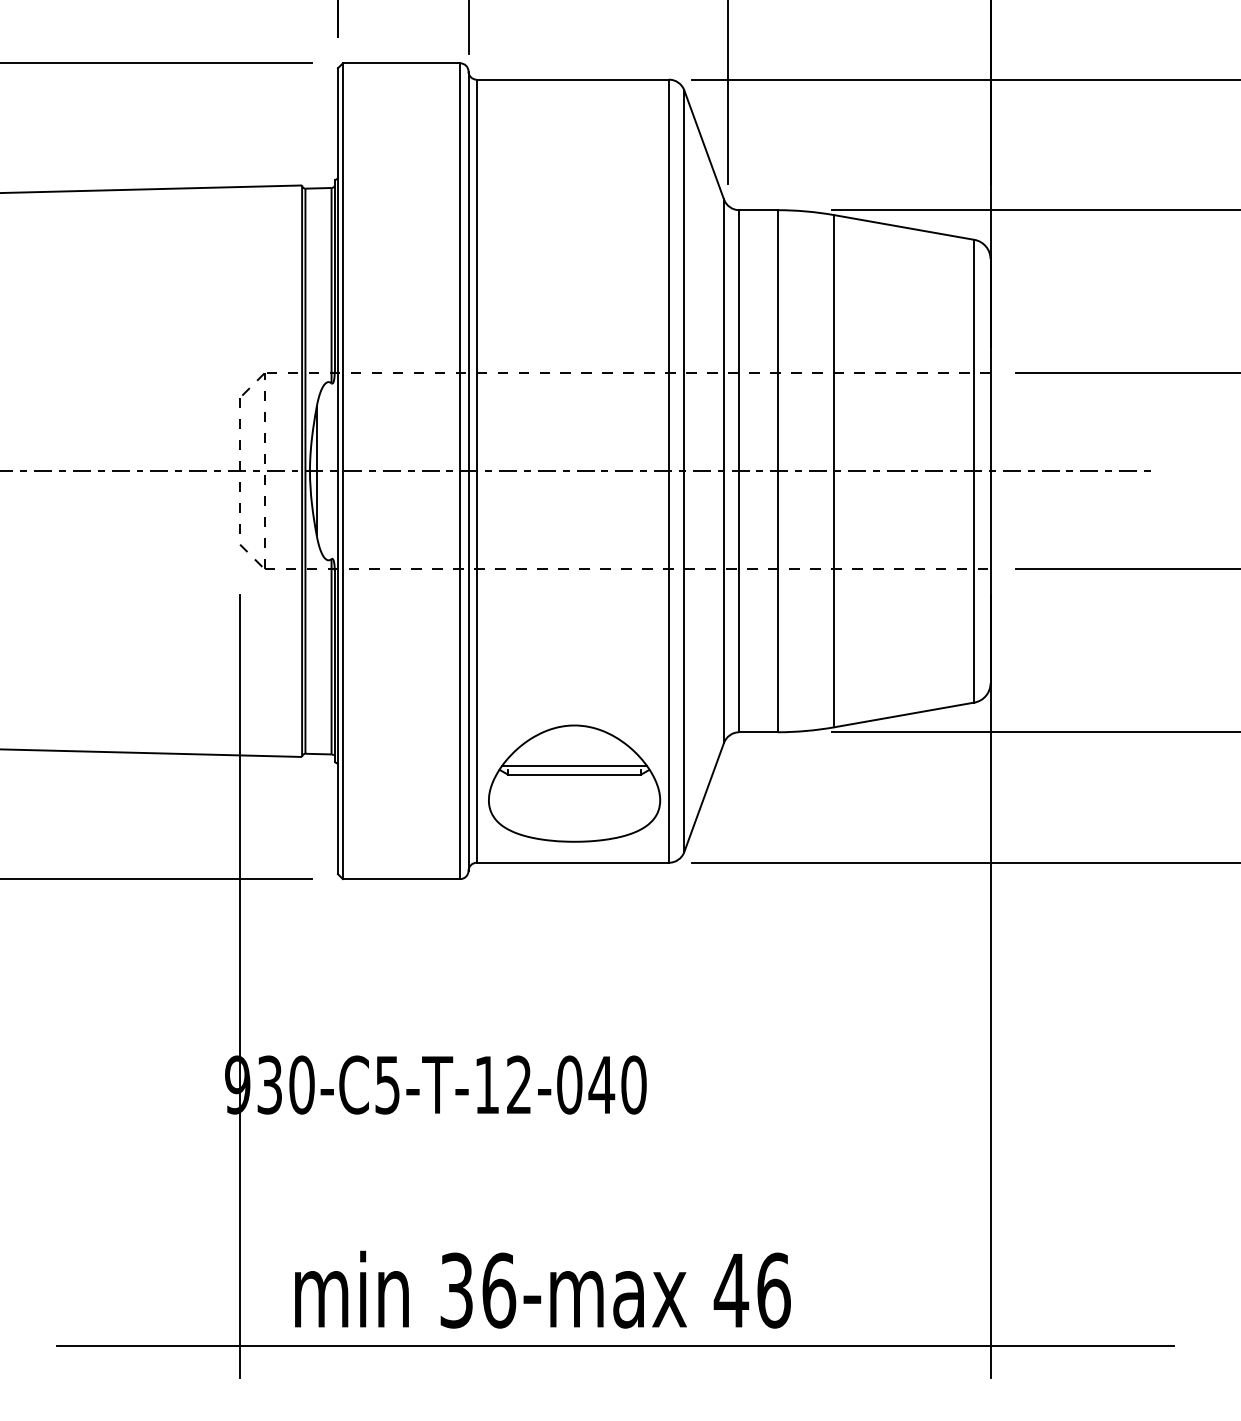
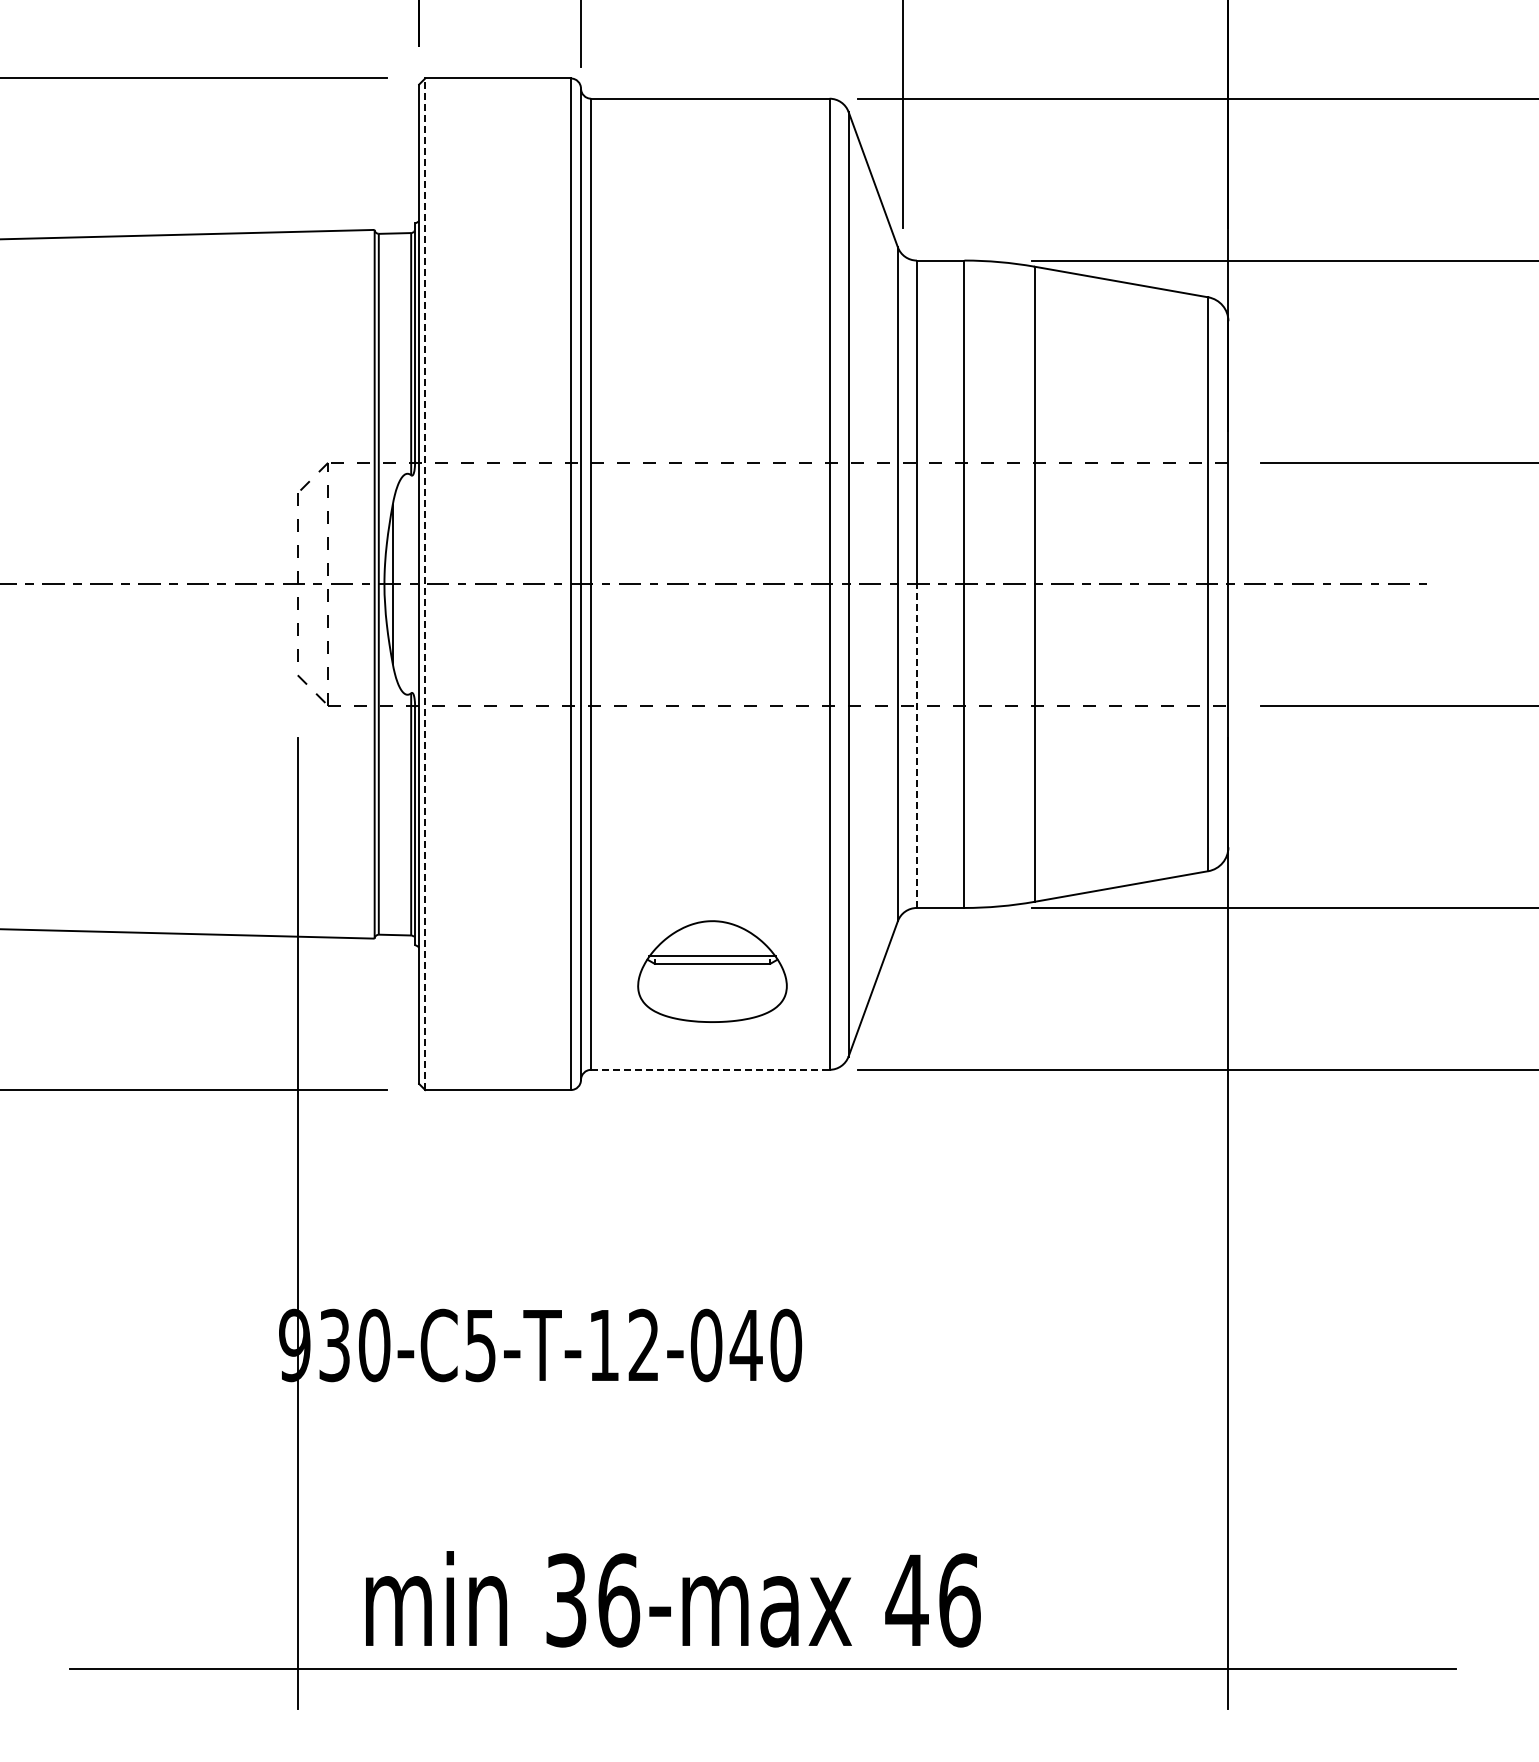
line: (343, 471) -> (425, 584), solid -> dashed
line: (739, 602) -> (916, 746), solid -> dashed
part: (574, 783) -> (712, 971), size x0.7
line: (572, 862) -> (710, 1069), solid -> dashed

